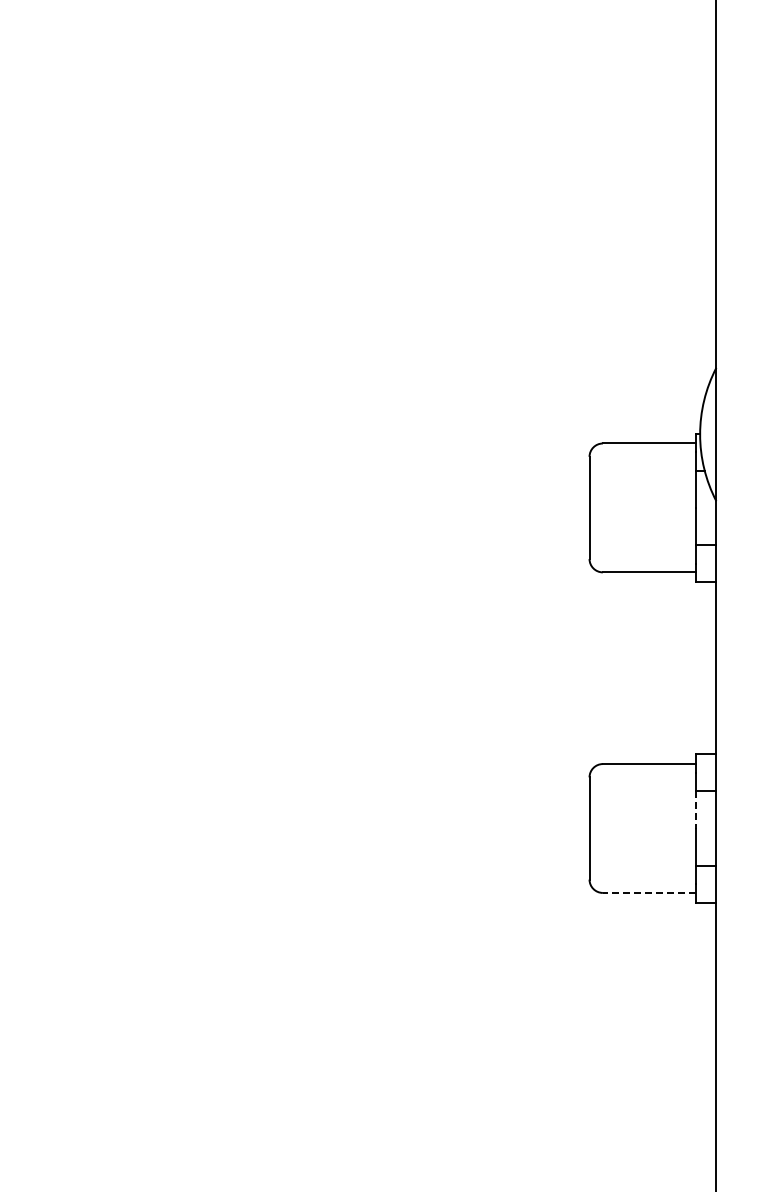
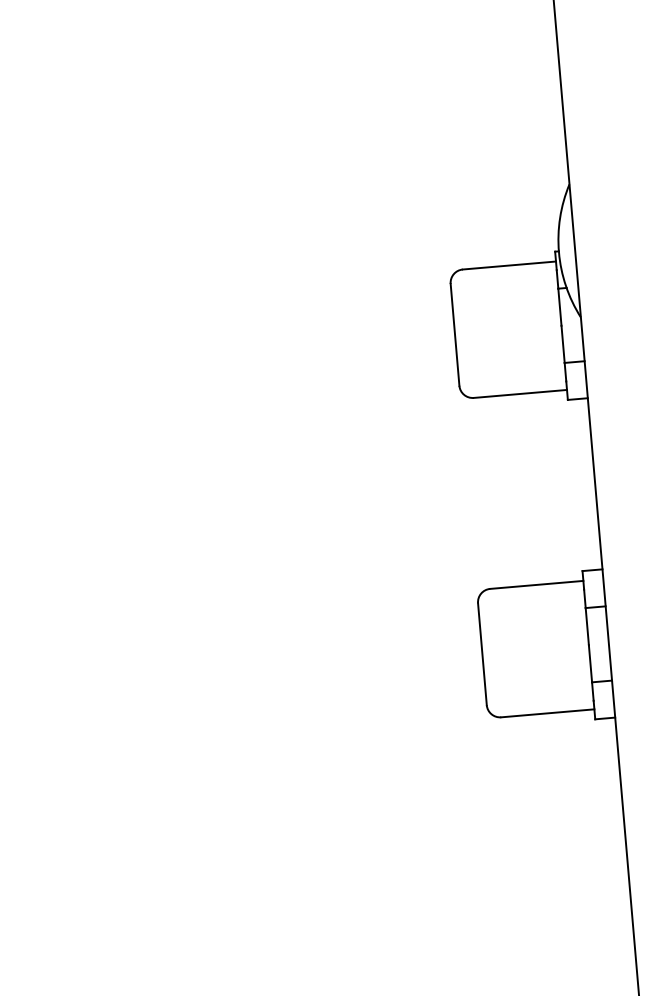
line: (696, 809) -> (587, 626), dashed -> solid
line: (649, 892) -> (547, 712), dashed -> solid

